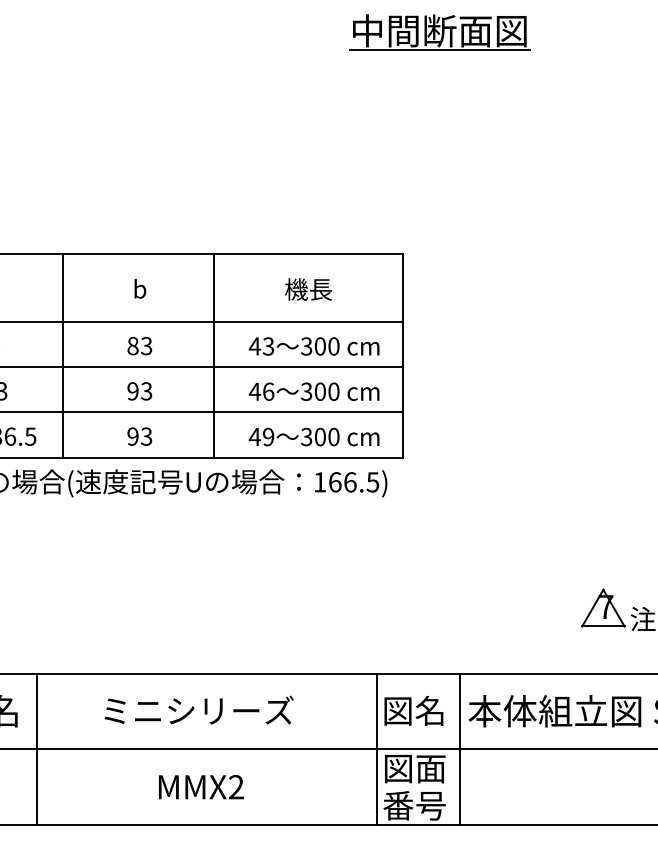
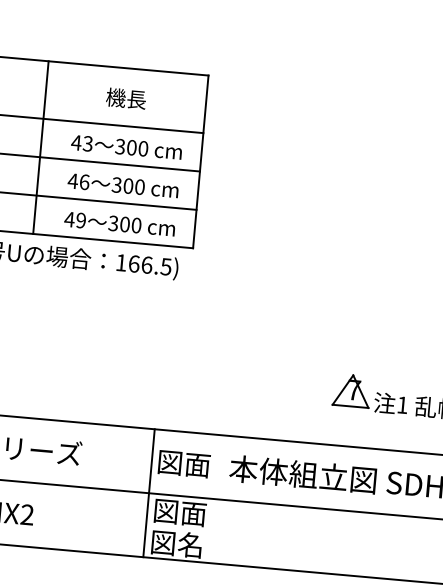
text: (430, 710) -> (197, 464), 図名 -> 図面
line: (459, 748) -> (219, 498), removed
text: (414, 805) -> (176, 543), 番号 -> 図名

